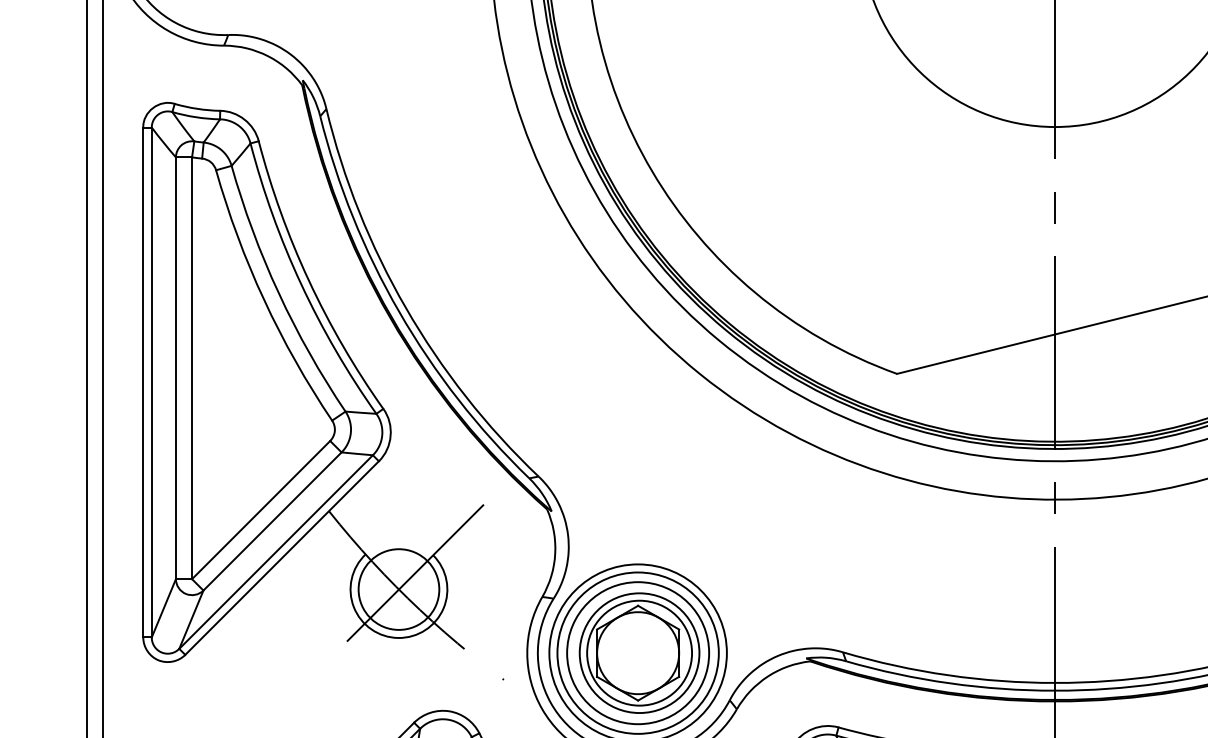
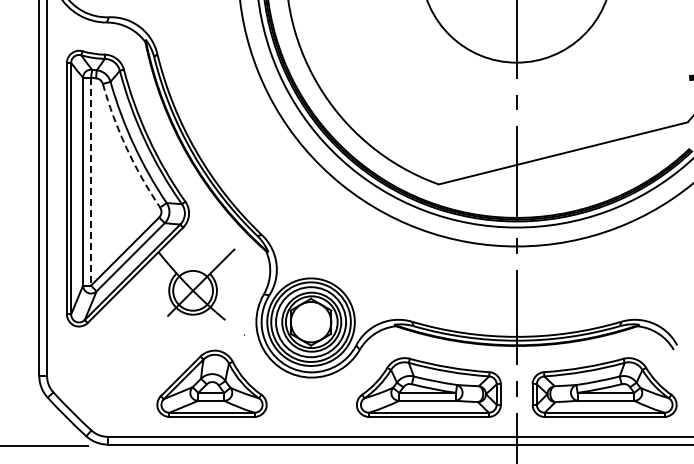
arc: (263, 301) -> (126, 148), solid -> dashed
line: (192, 369) -> (91, 182), solid -> dashed

